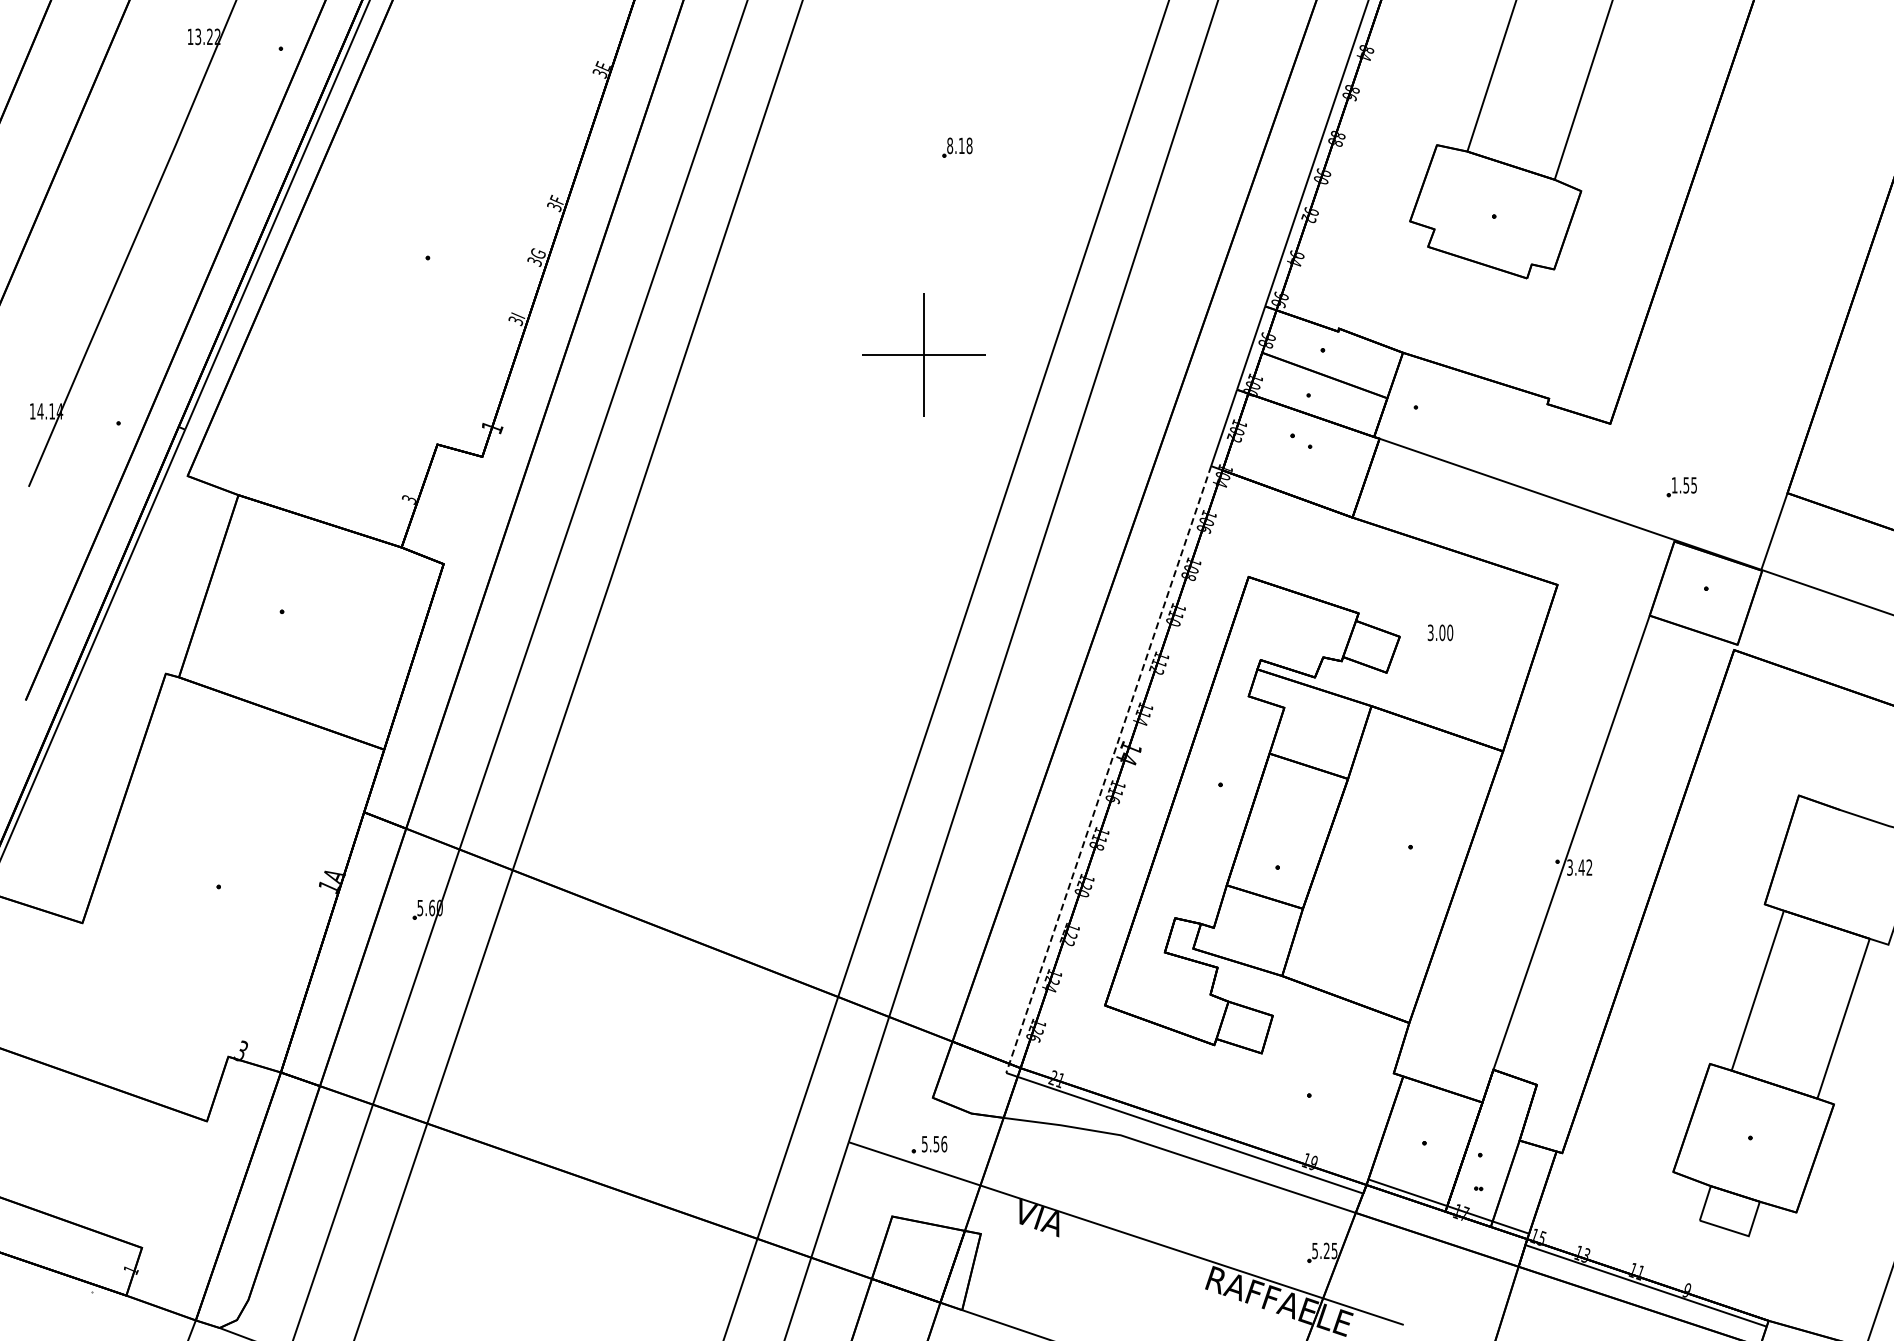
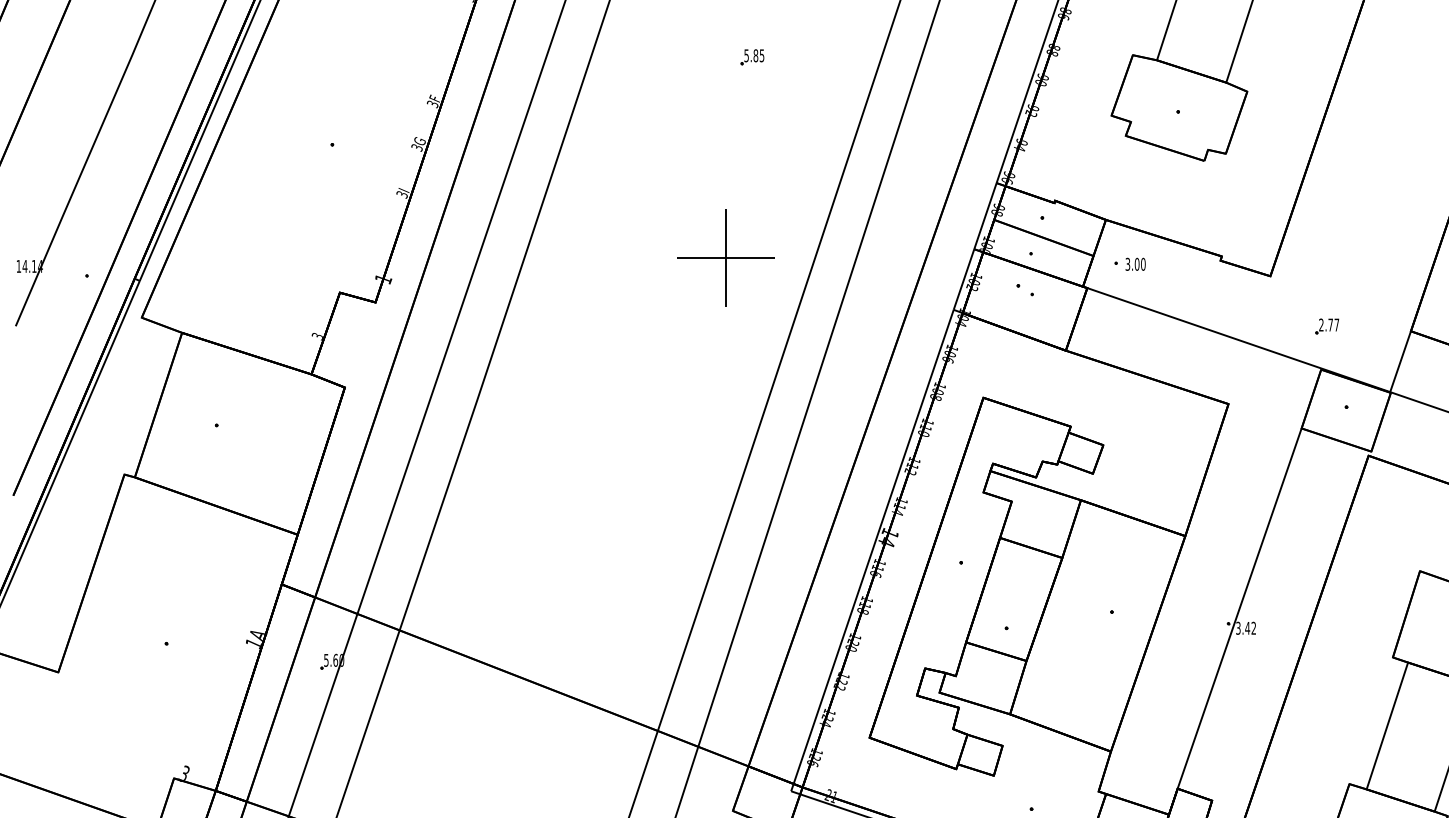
text: (959, 145) -> (754, 55), 8.18 -> 5.85
part: (923, 354) -> (725, 257), moved
text: (1683, 485) -> (1328, 325), 1.55 -> 2.77
text: (1440, 632) -> (1135, 264), moved
line: (1108, 770) -> (872, 551), dashed -> solid

